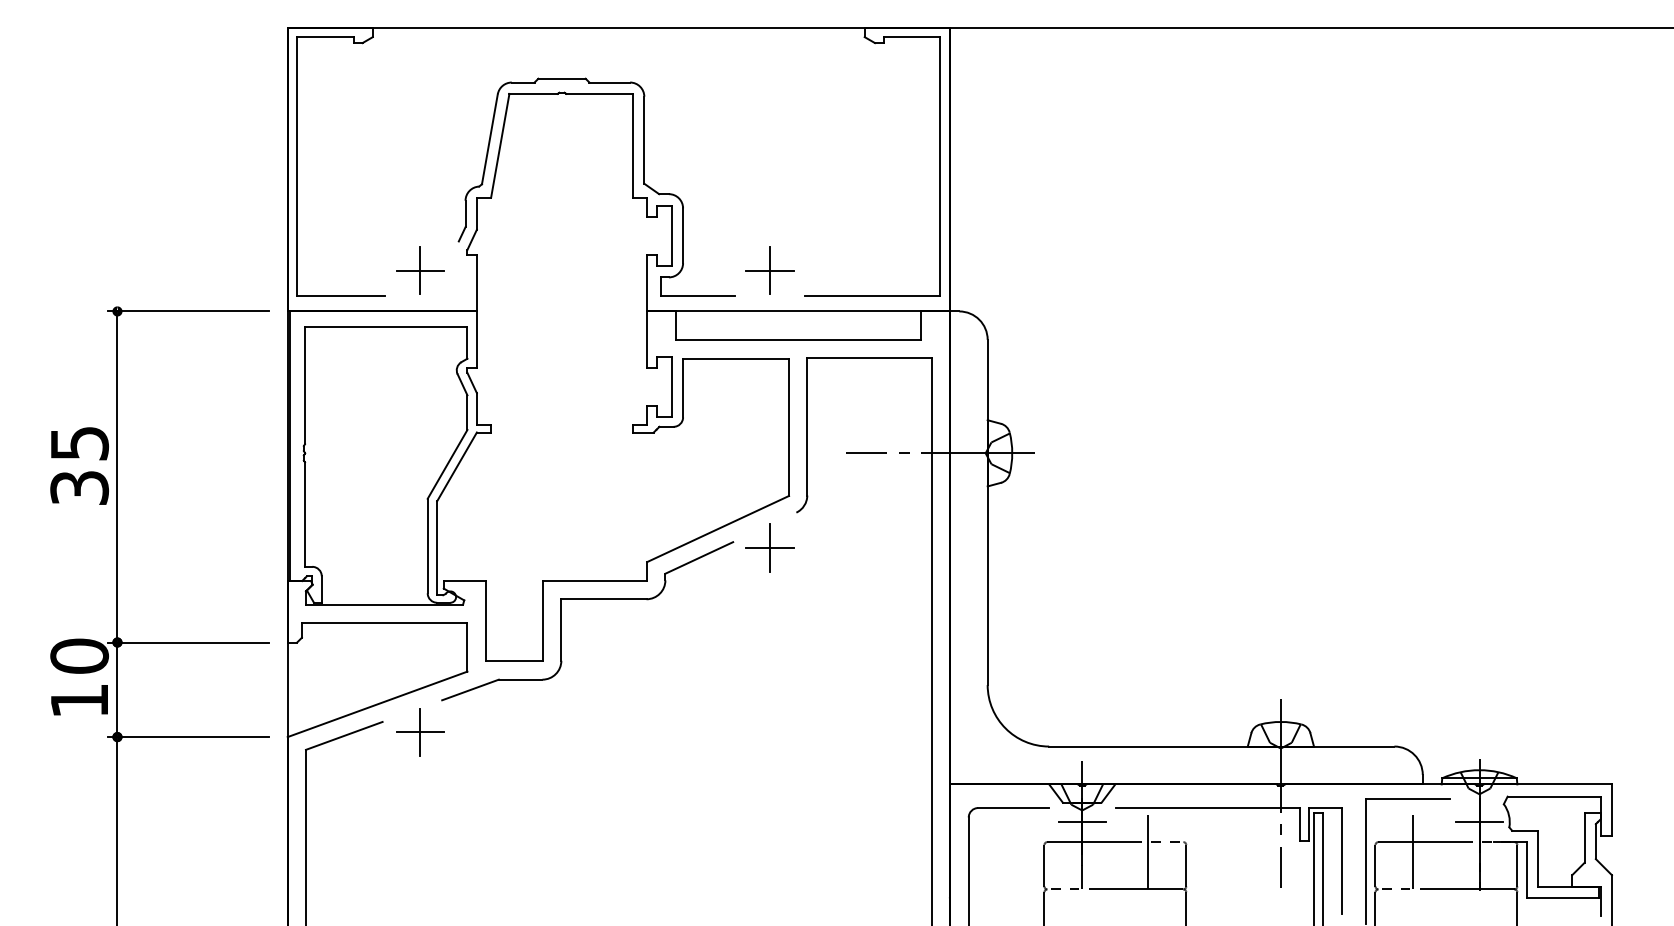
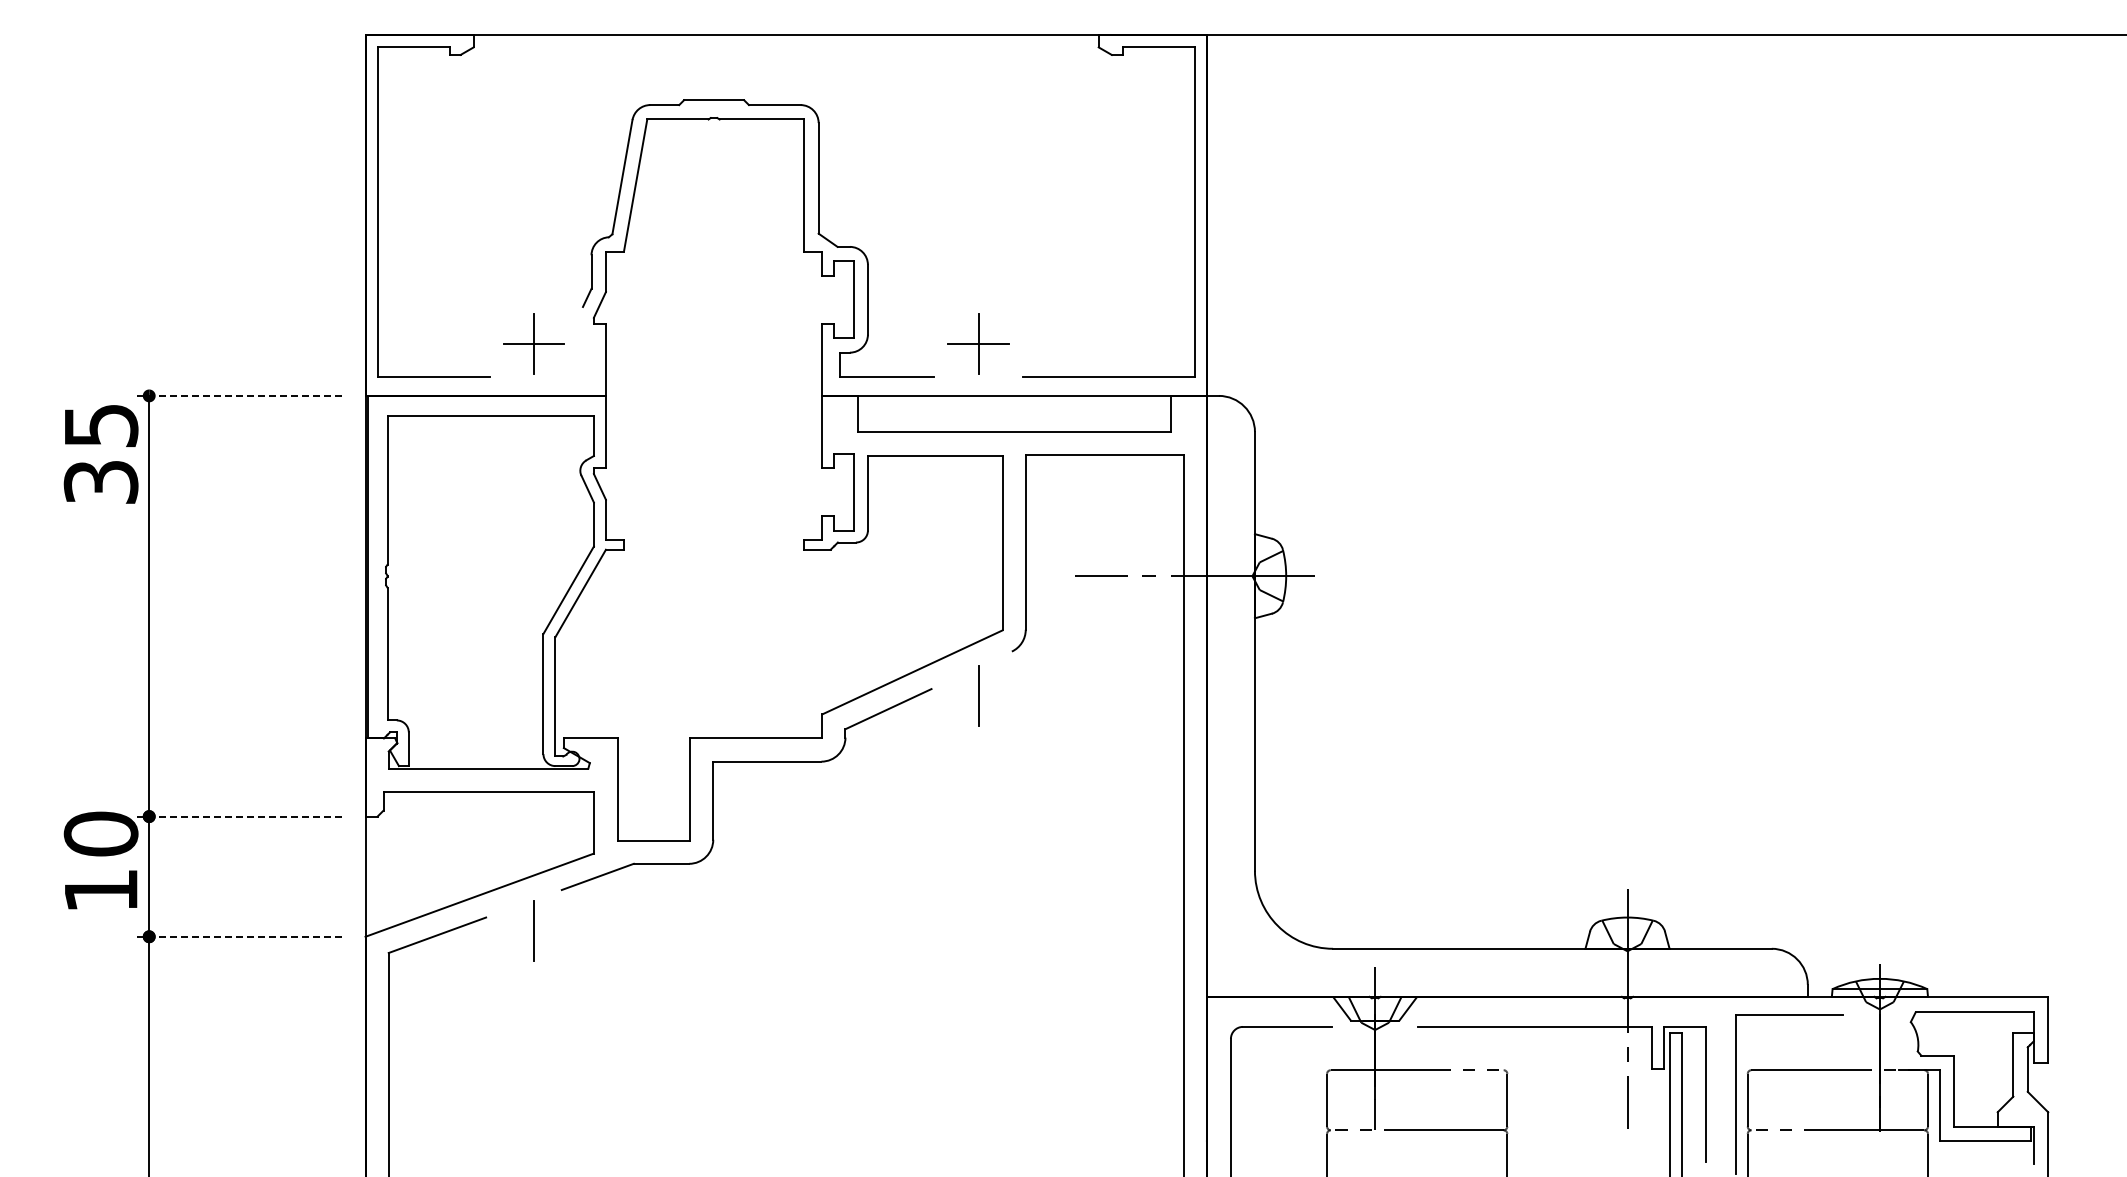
line: (187, 311) -> (238, 395), solid -> dashed
text: (79, 466) -> (100, 454), moved
line: (770, 547) -> (978, 696), removed
line: (187, 642) -> (238, 816), solid -> dashed
line: (419, 732) -> (533, 930), removed
line: (187, 736) -> (238, 936), solid -> dashed
line: (1082, 821) -> (1375, 1044), removed
line: (1479, 821) -> (1879, 1044), removed
line: (1148, 851) -> (1459, 1082), removed
line: (1413, 851) -> (1795, 1082), removed

